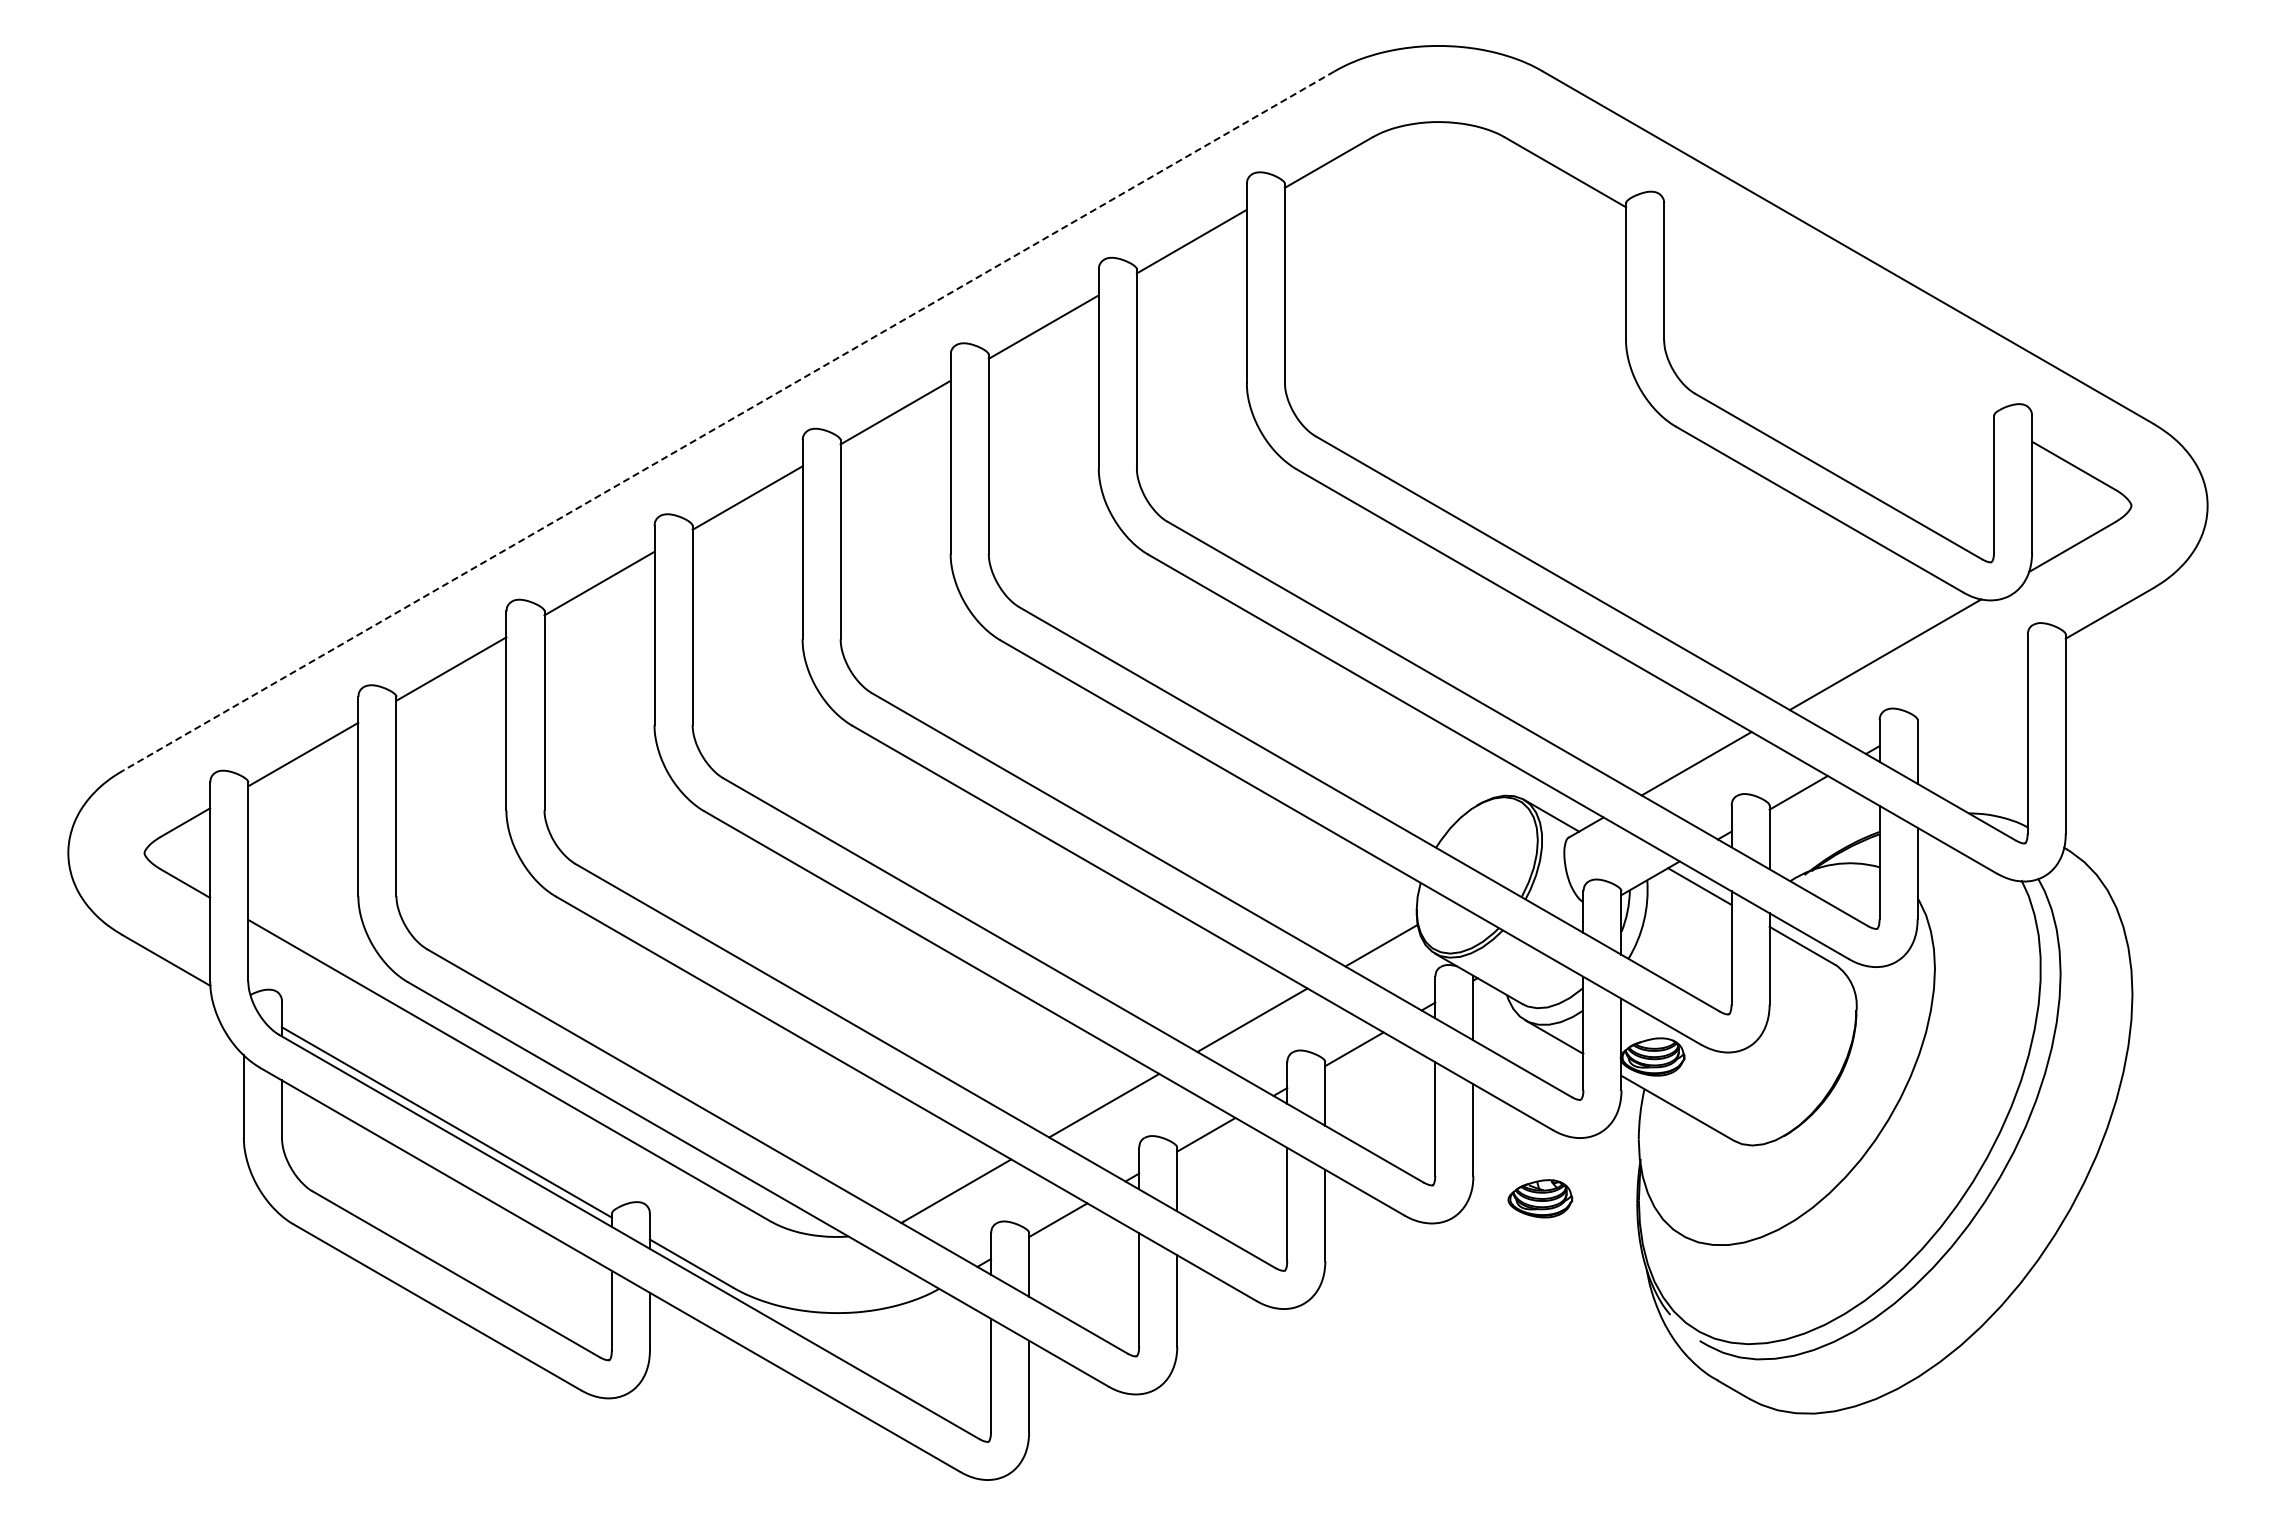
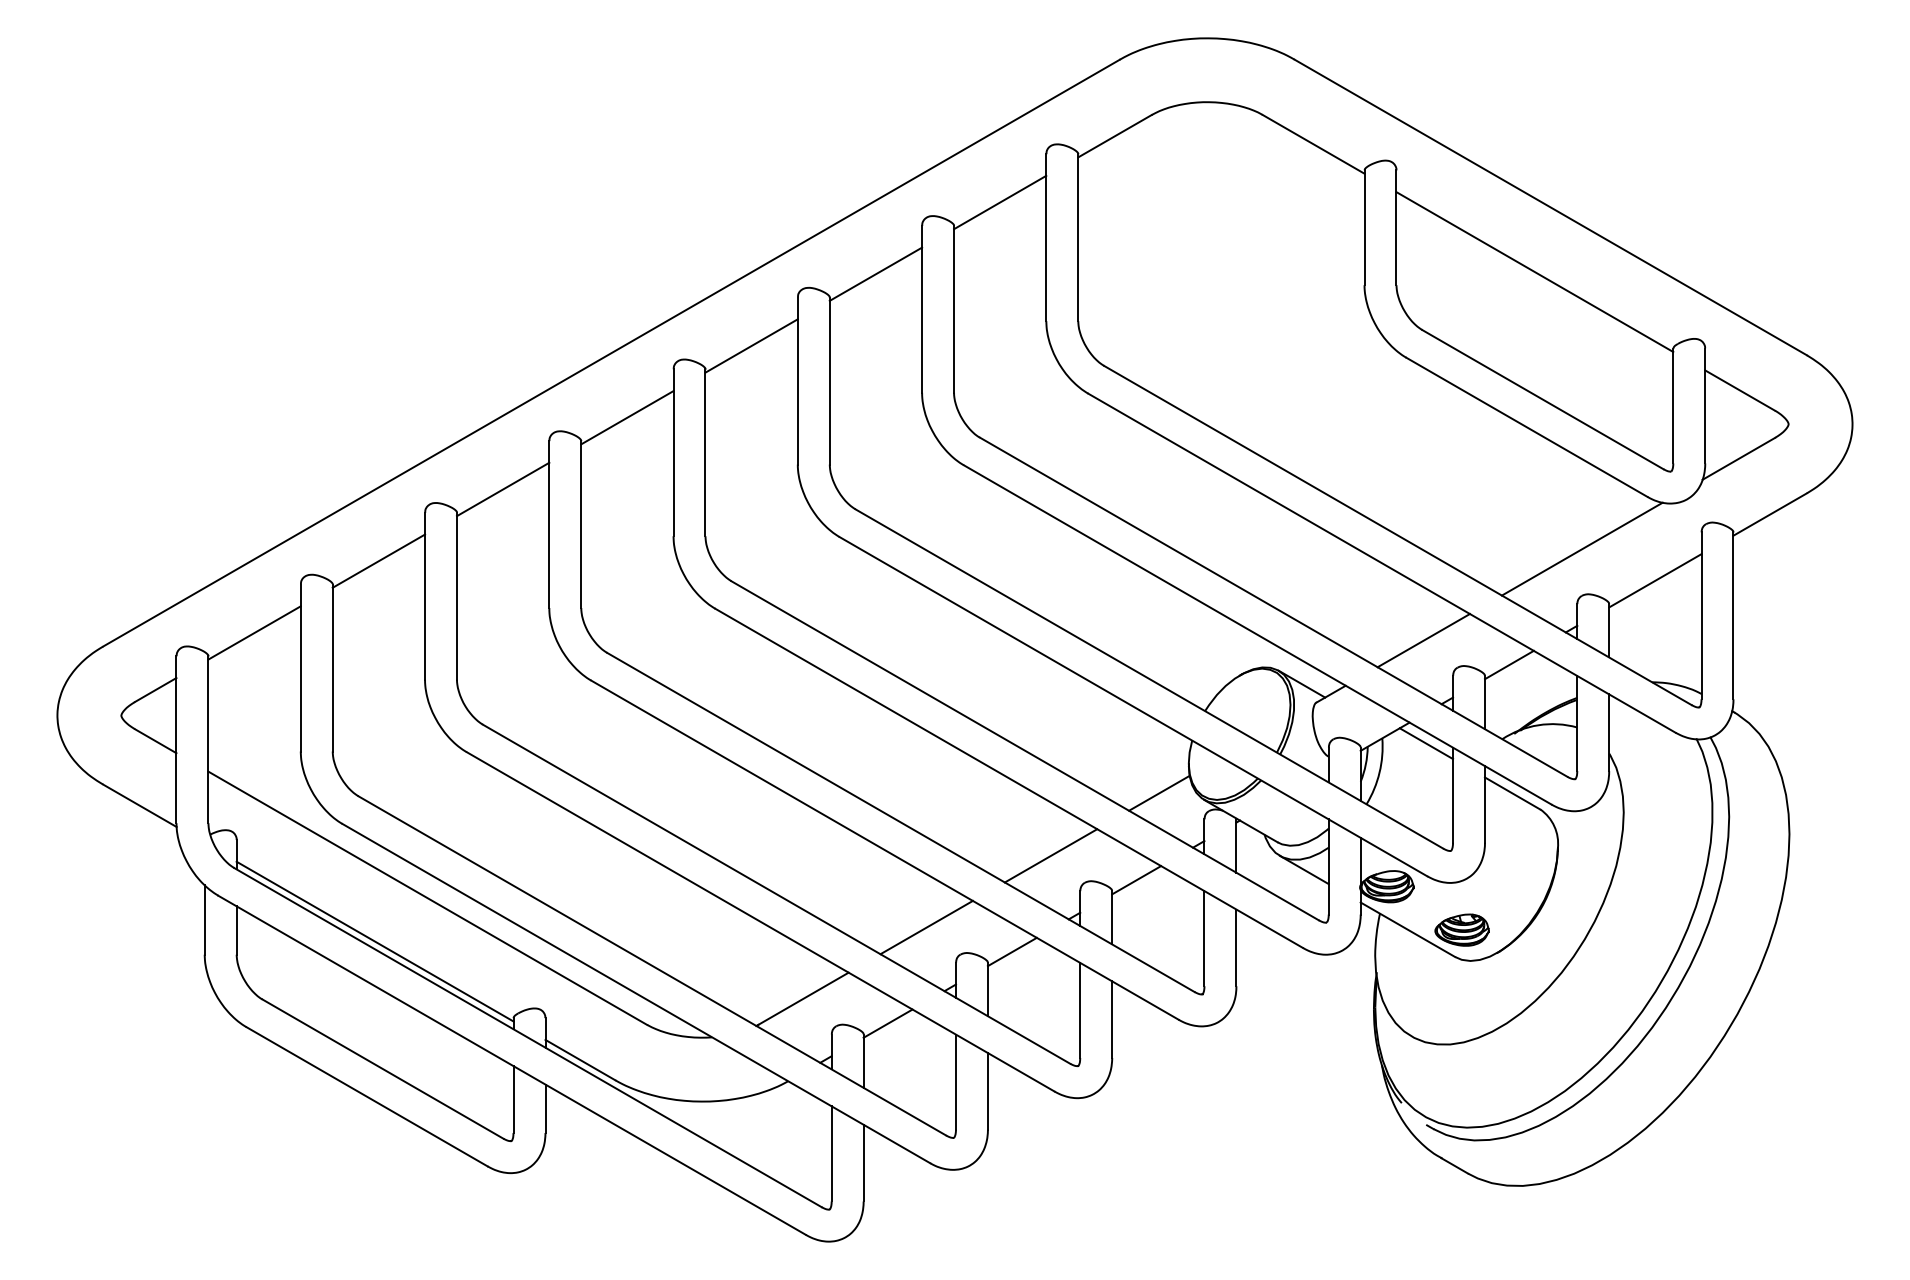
line: (1829, 324) -> (1535, 272), added
line: (728, 421) -> (611, 353), dashed -> solid
line: (1972, 692) -> (1655, 580), added
part: (1540, 1198) -> (1462, 929), moved

